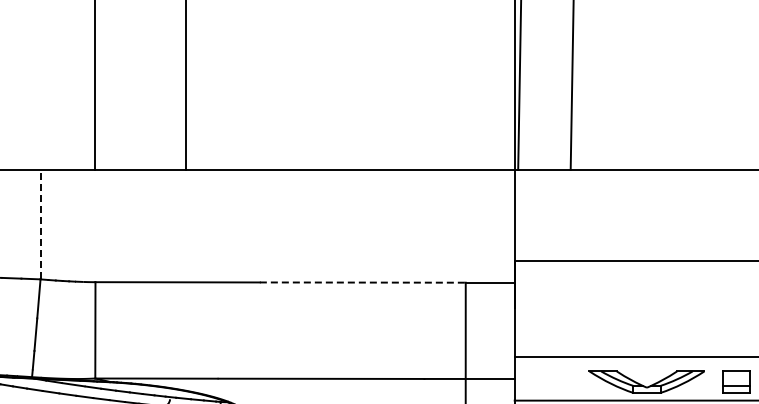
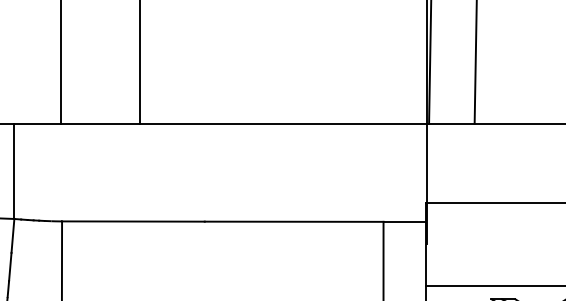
line: (40, 224) -> (14, 171), dashed -> solid
line: (362, 282) -> (293, 221), dashed -> solid

